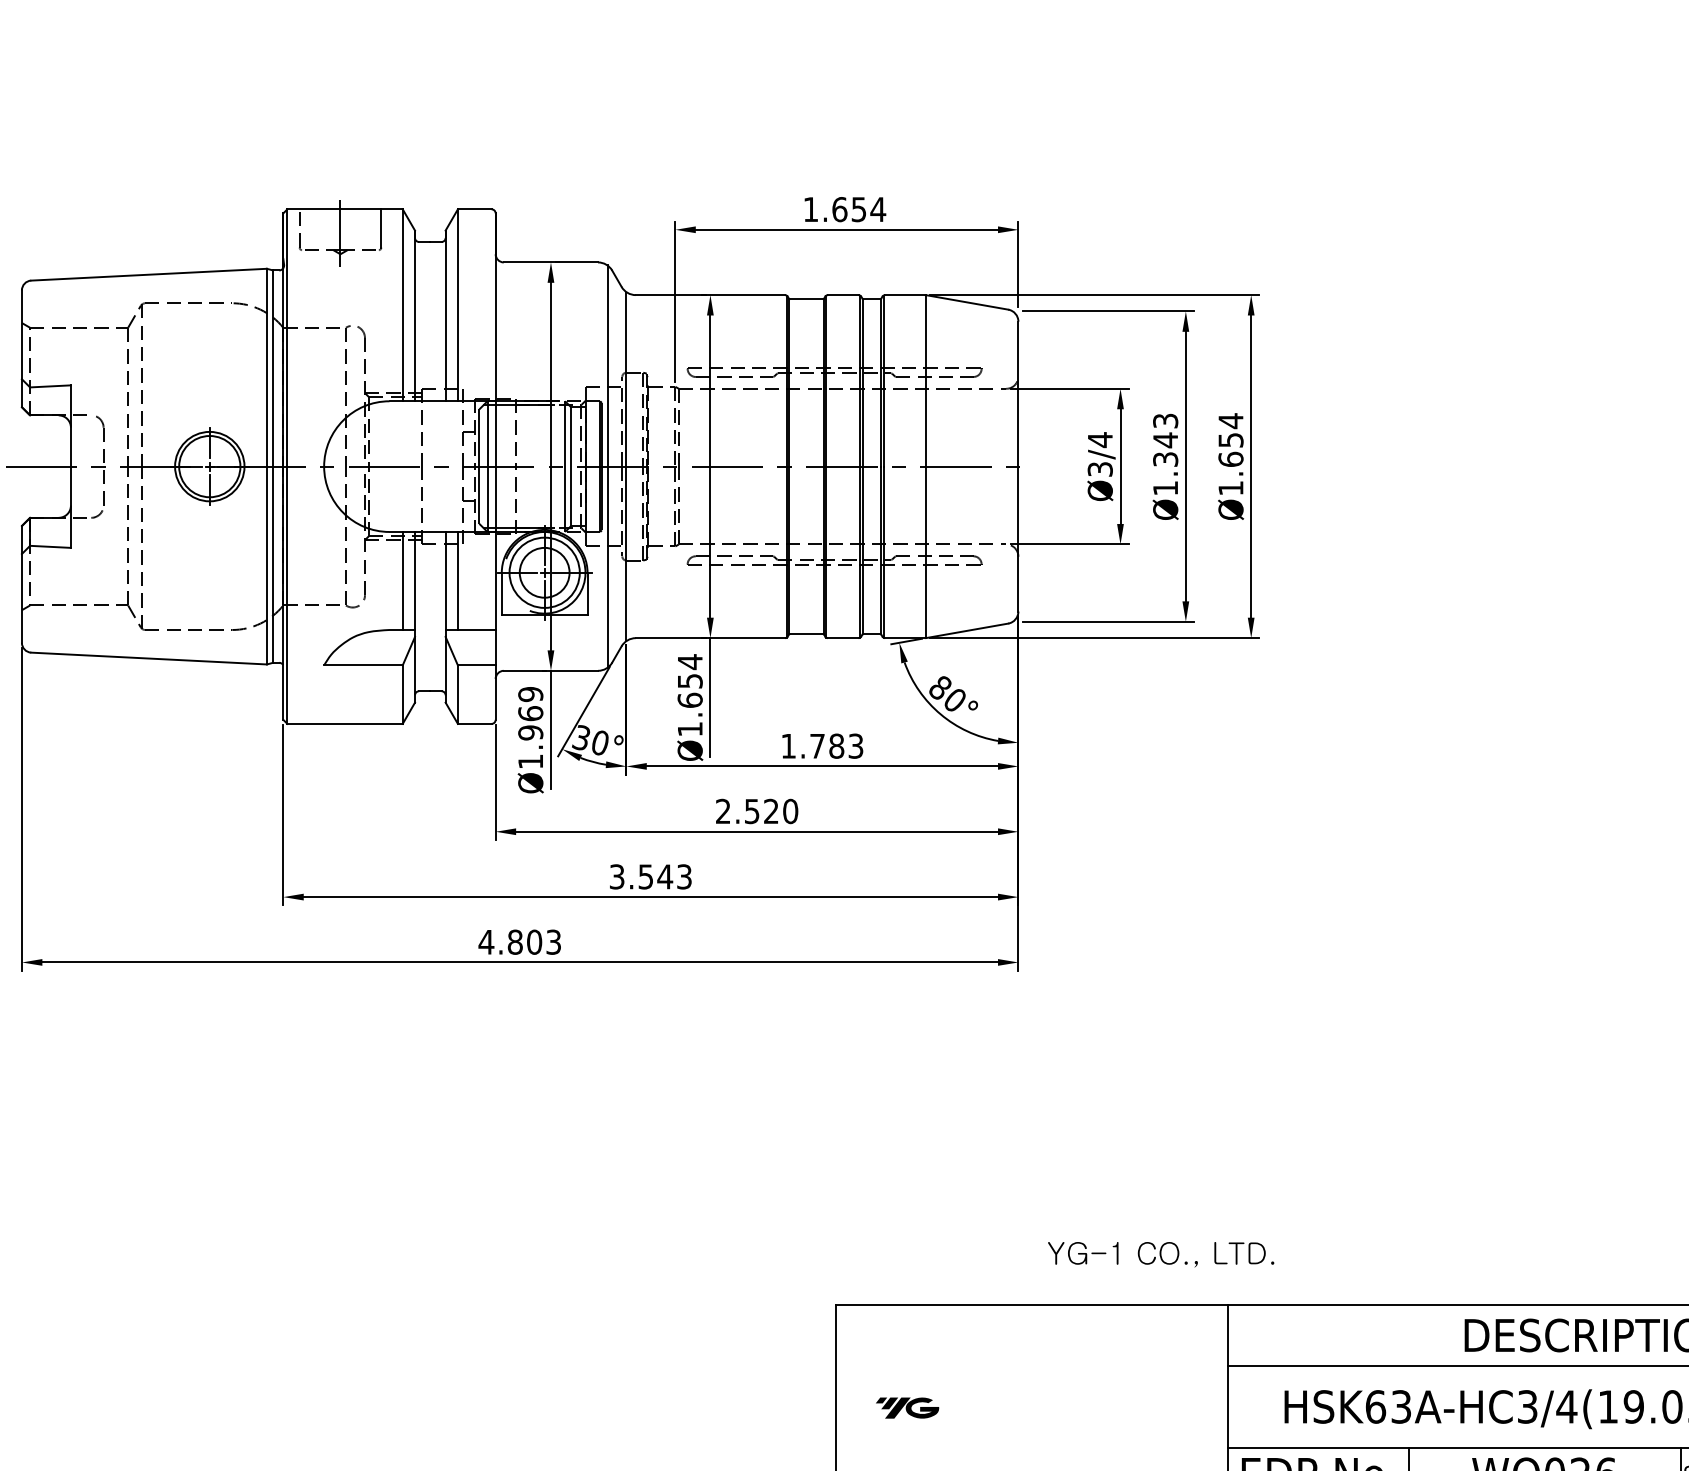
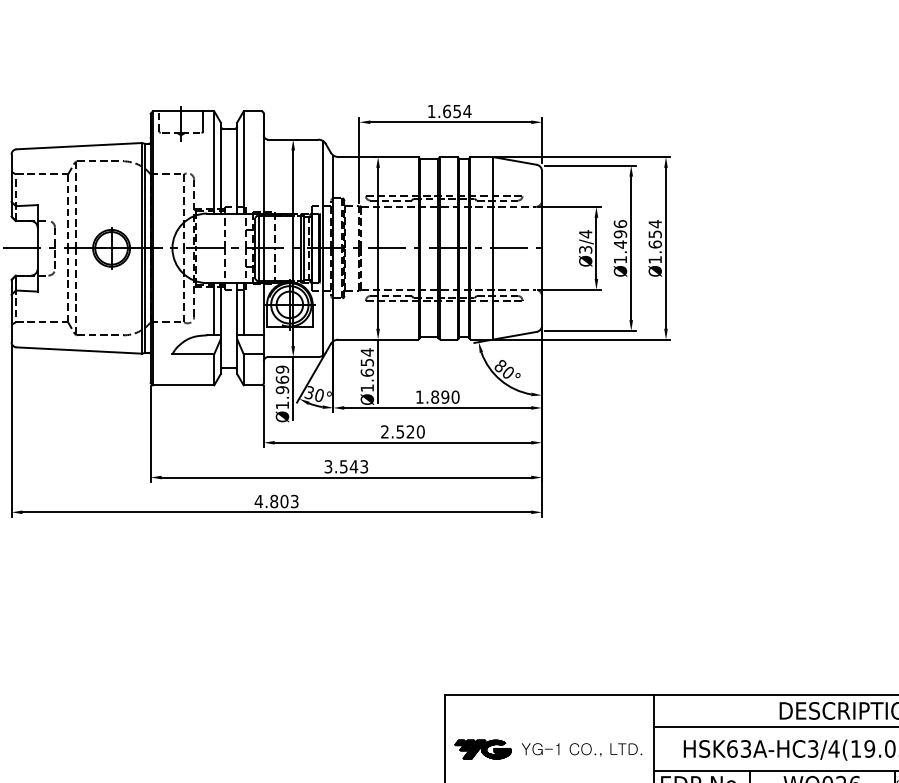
text: (1165, 440) -> (620, 234), Ø1.343 -> Ø1.496
text: (836, 744) -> (445, 396), 1.783 -> 1.890
text: (1161, 1253) -> (582, 749), moved
part: (906, 1407) -> (482, 749), size x1.67

